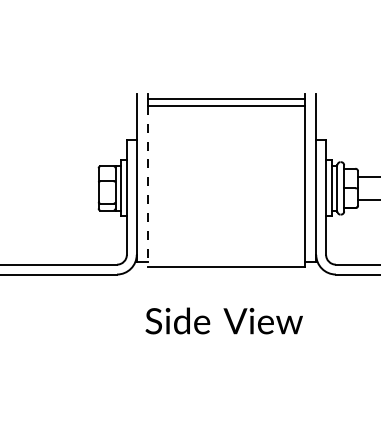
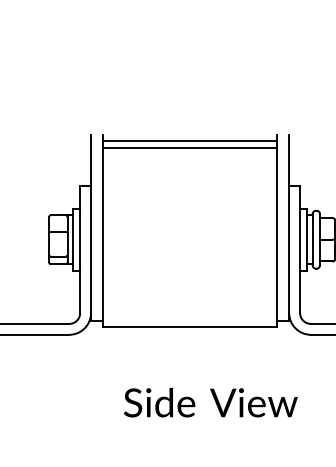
line: (147, 186) -> (102, 237), dashed -> solid
text: (223, 320) -> (209, 402), moved

